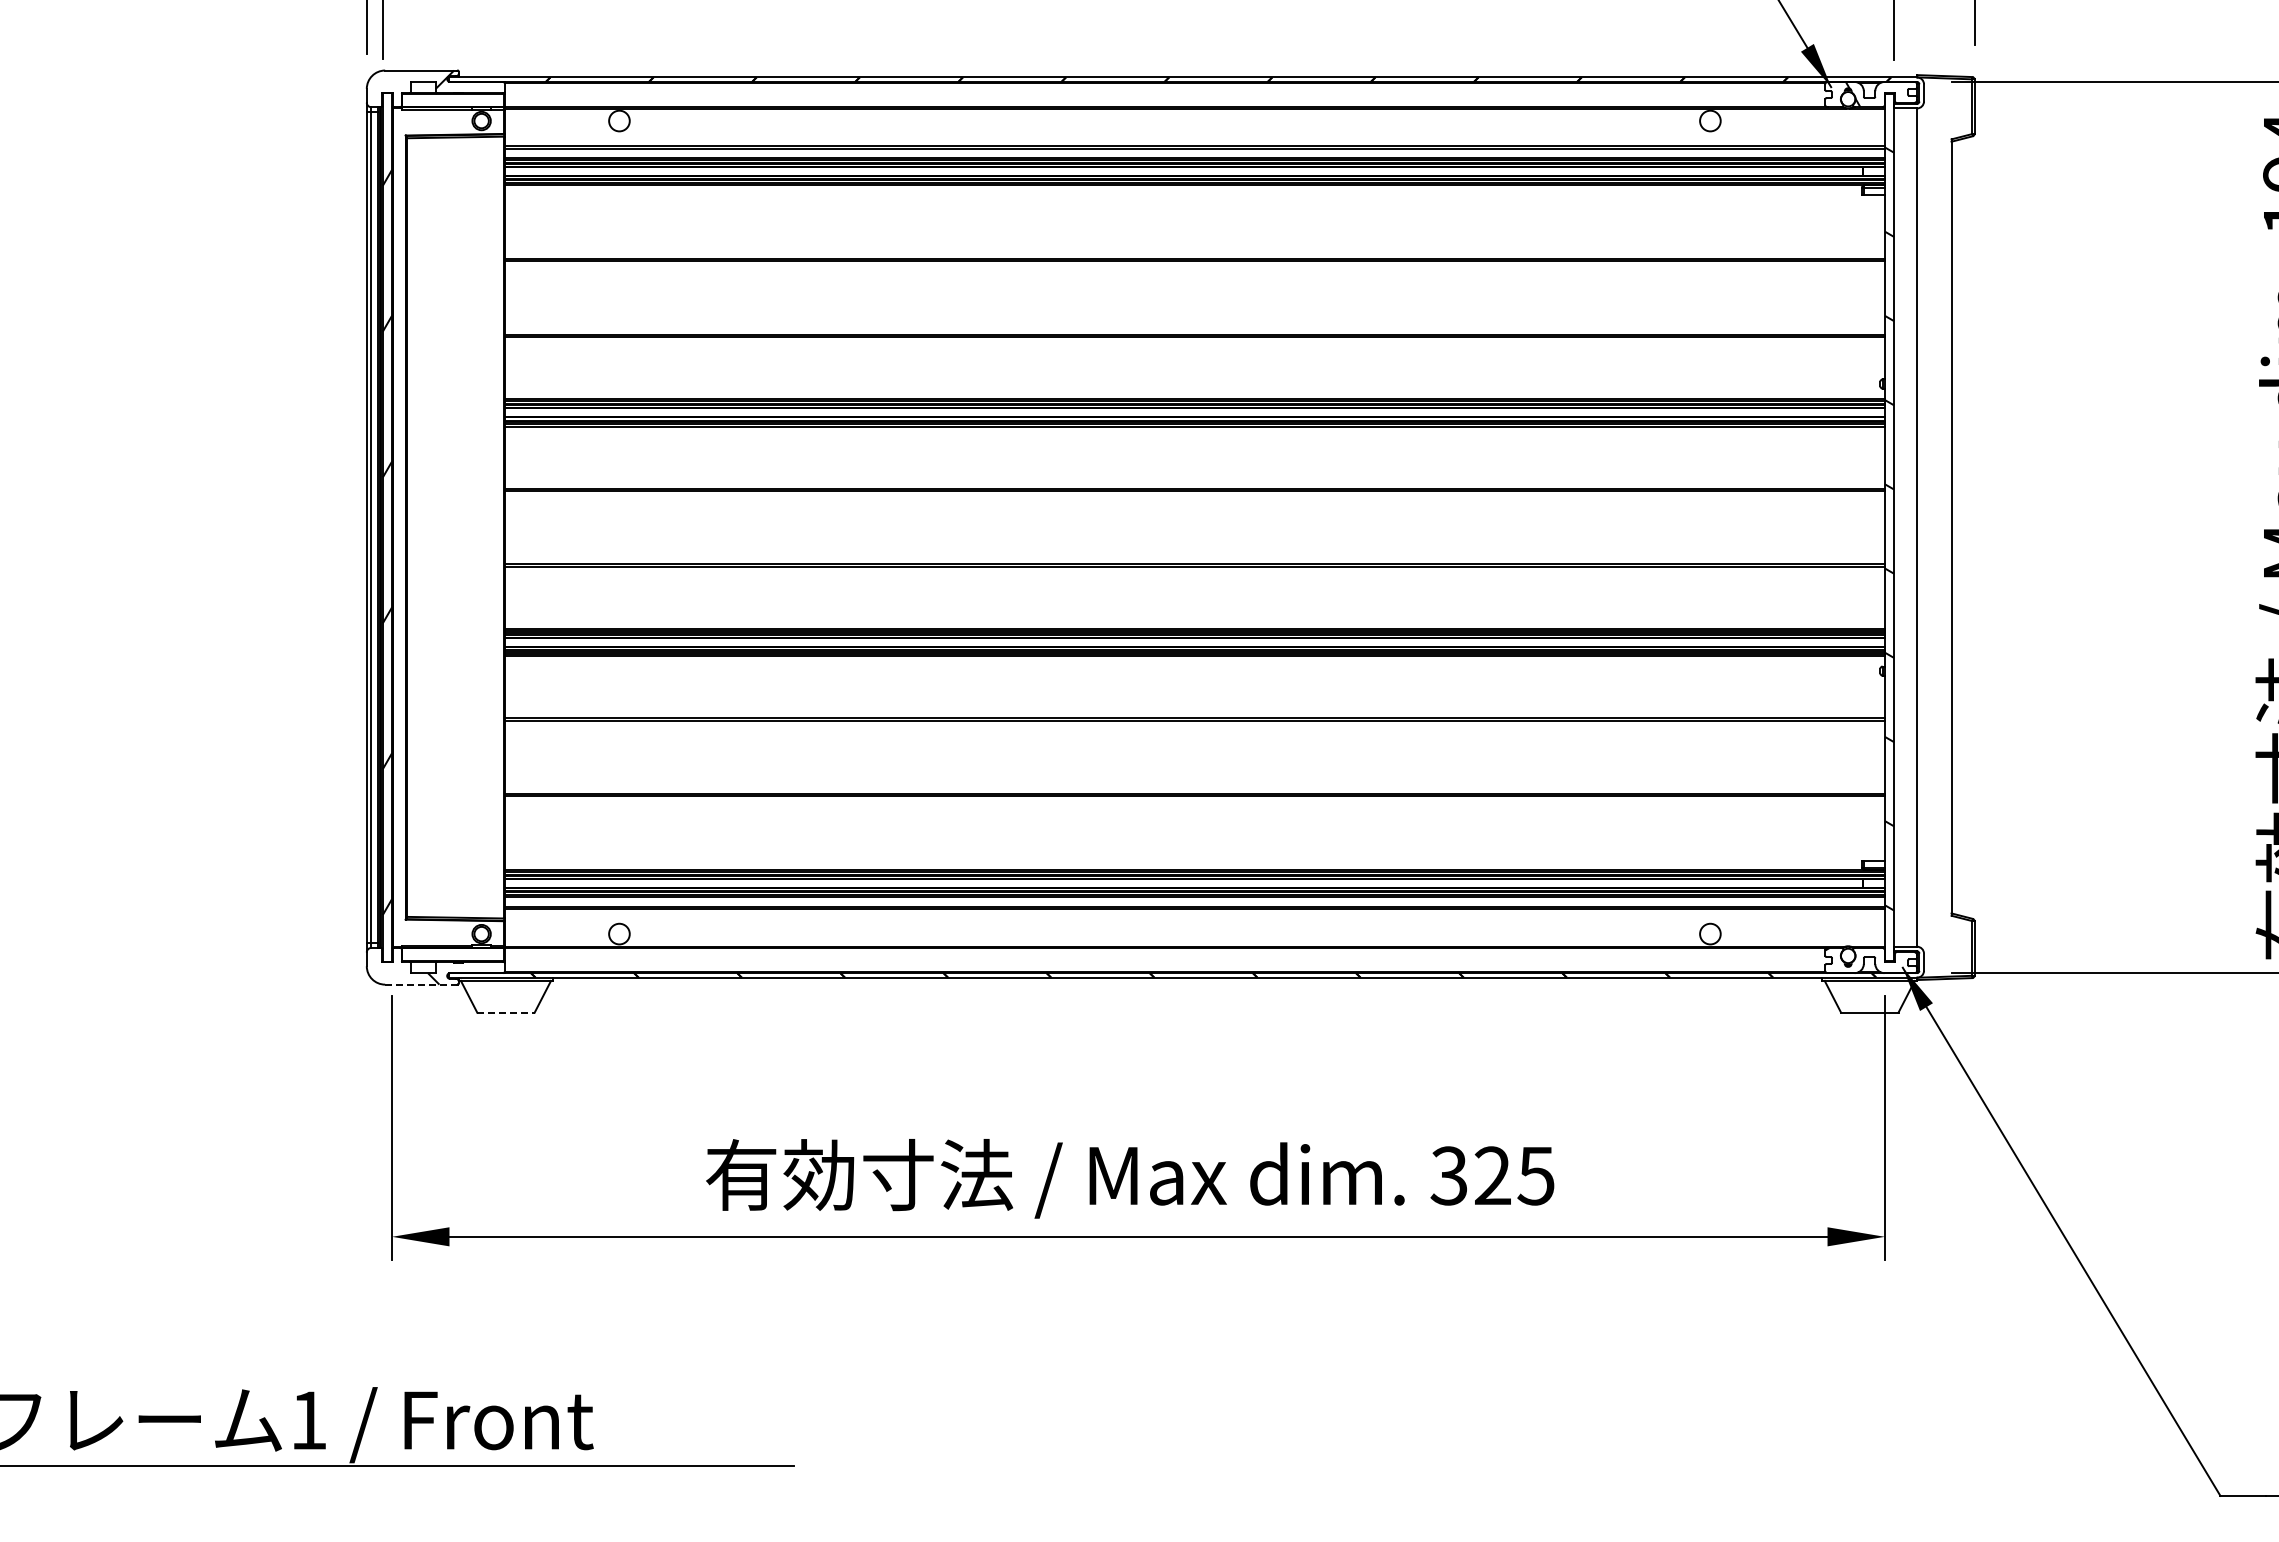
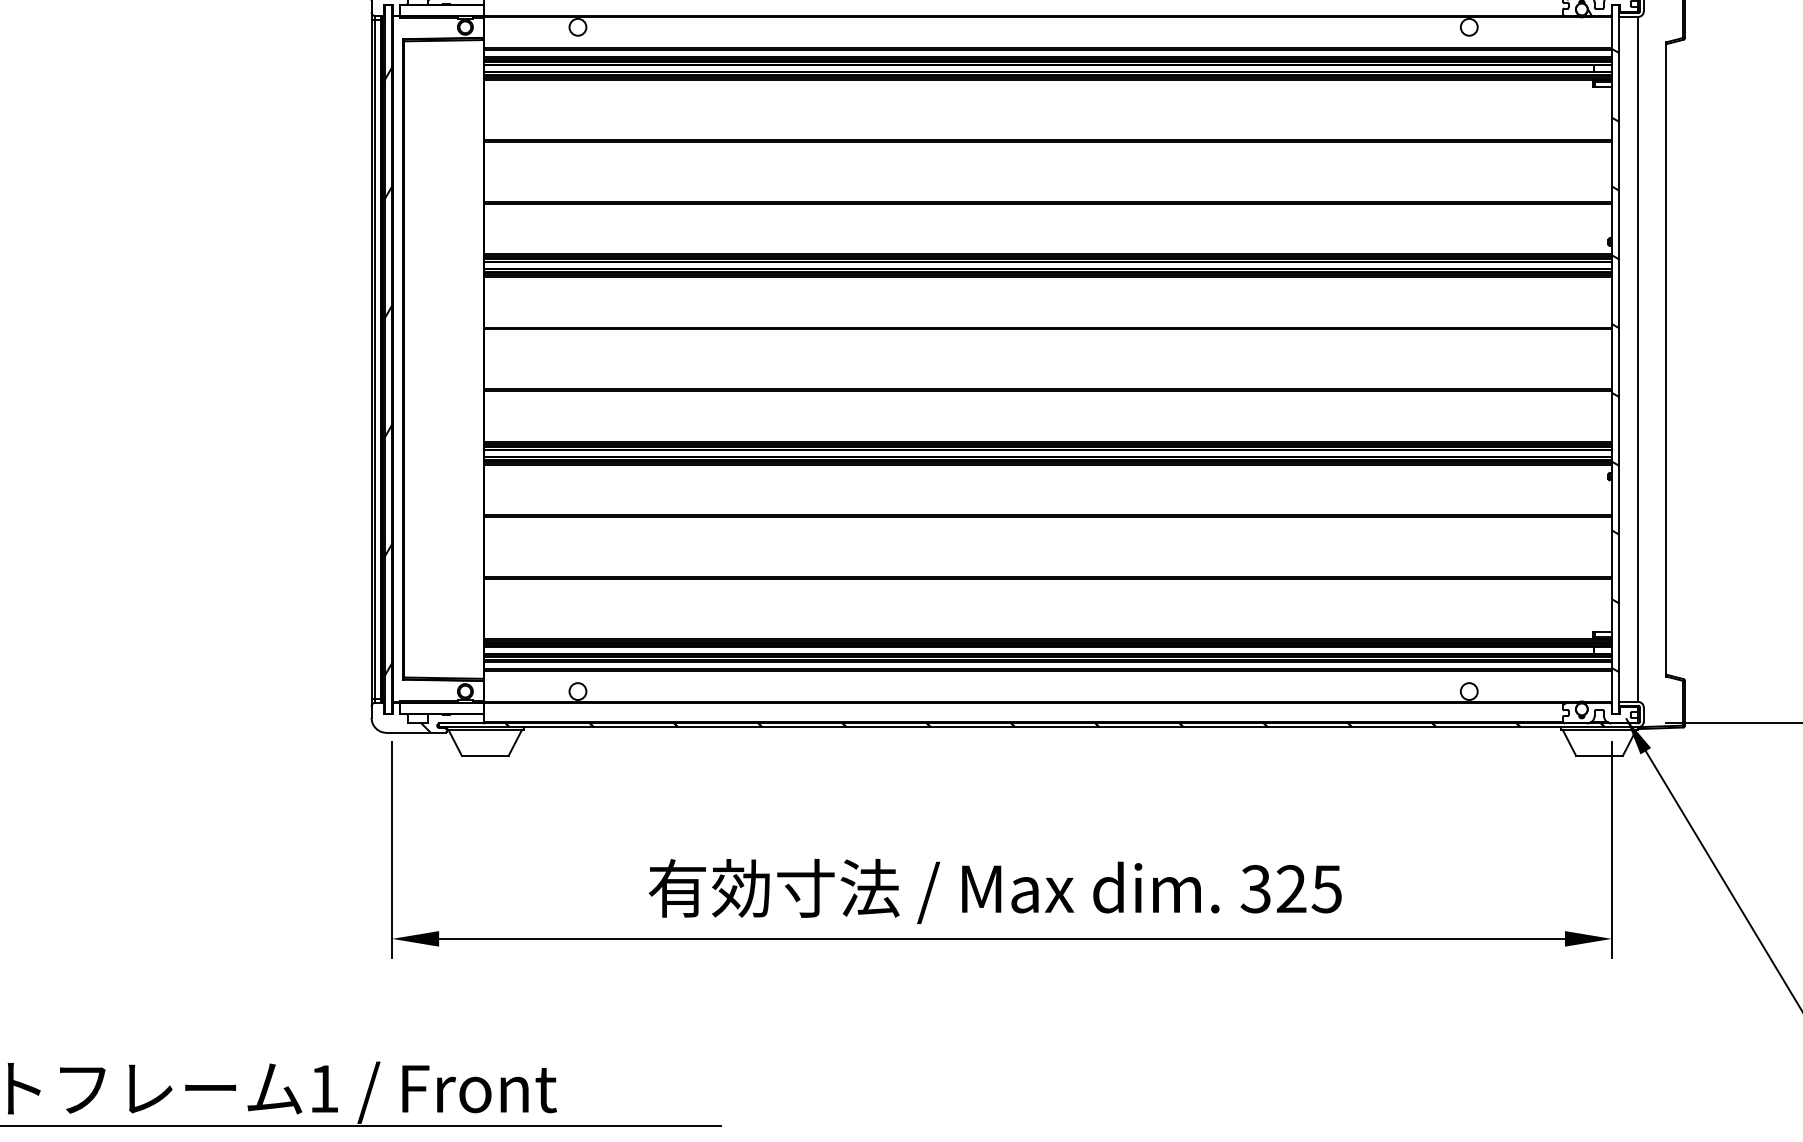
line: (421, 984) -> (416, 732), dashed -> solid
line: (505, 1012) -> (484, 755), dashed -> solid

